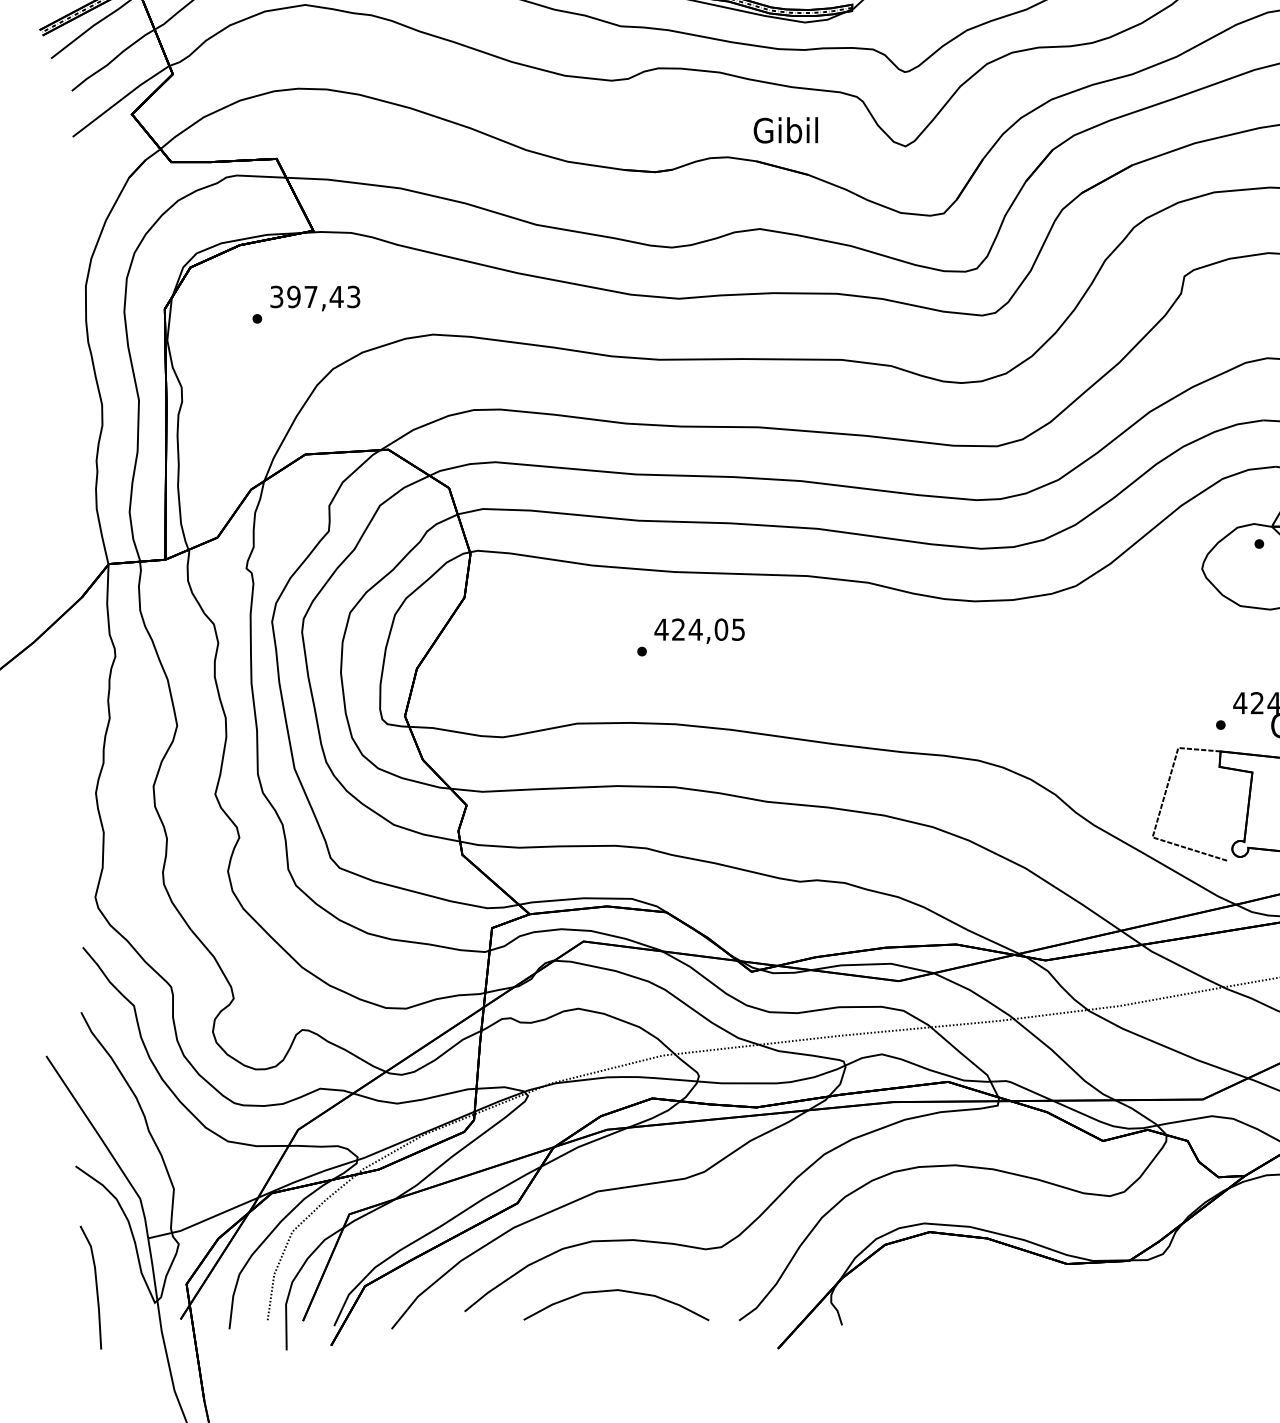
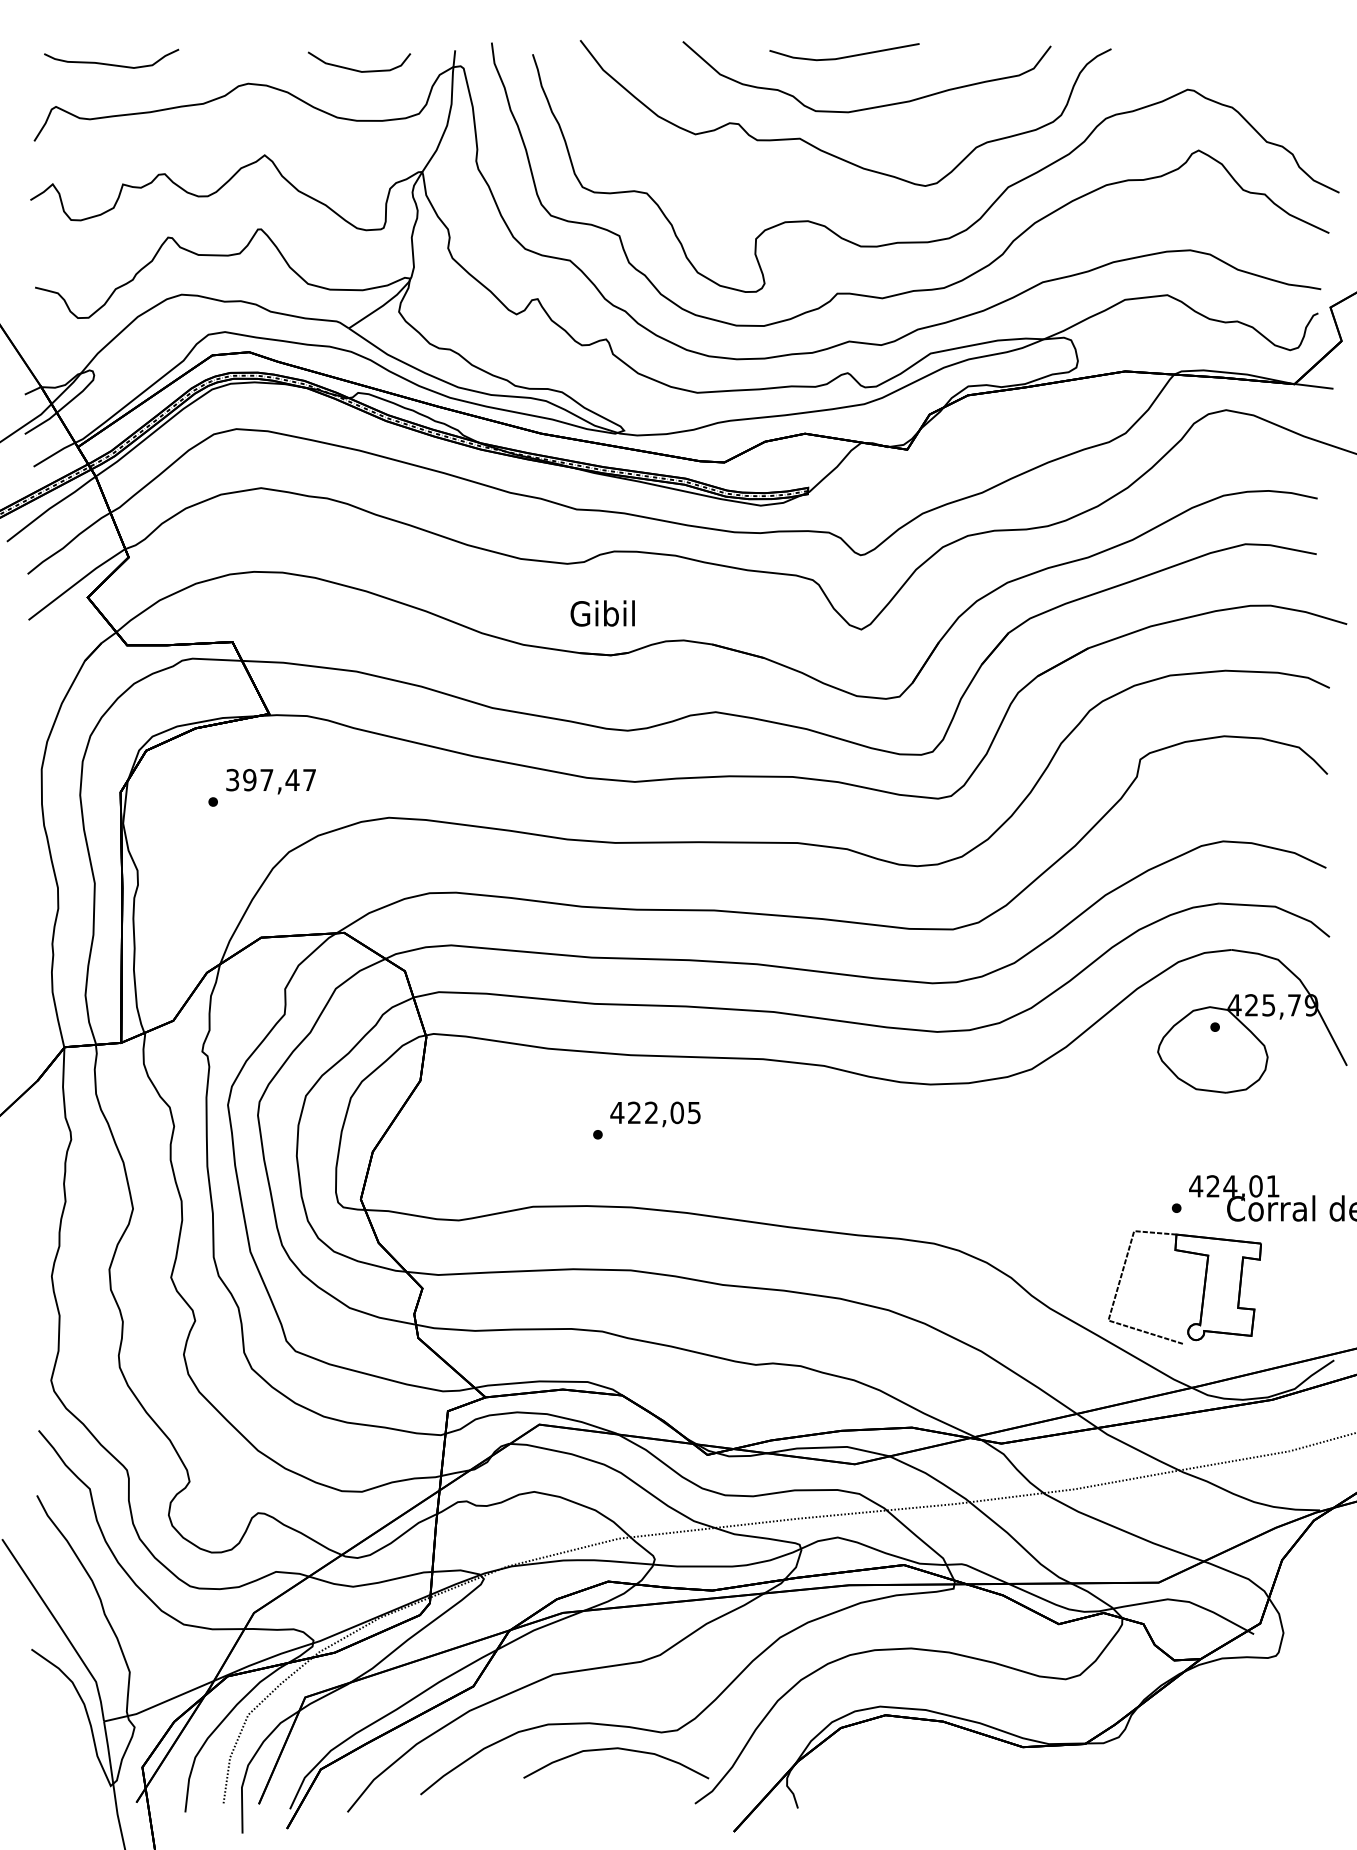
text: (785, 130) -> (602, 613), moved
text: (353, 296) -> (309, 779), 397,43 -> 397,47
text: (695, 629) -> (651, 1112), 424,05 -> 422,05
line: (95, 1287) -> (51, 1770), removed
curve: (616, 1291) -> (616, 1749), moved

